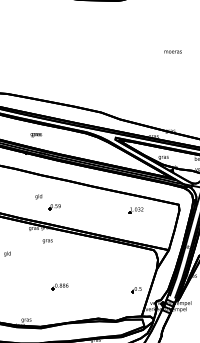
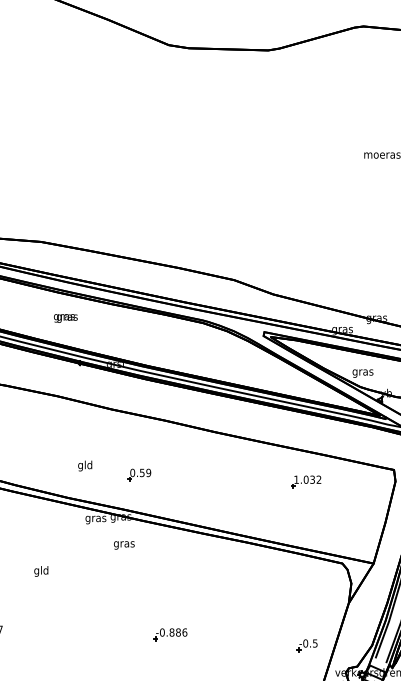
text: (36, 135) -> (66, 319), moved
text: (38, 196) -> (84, 465), moved
part: (59, 286) -> (169, 634), moved

